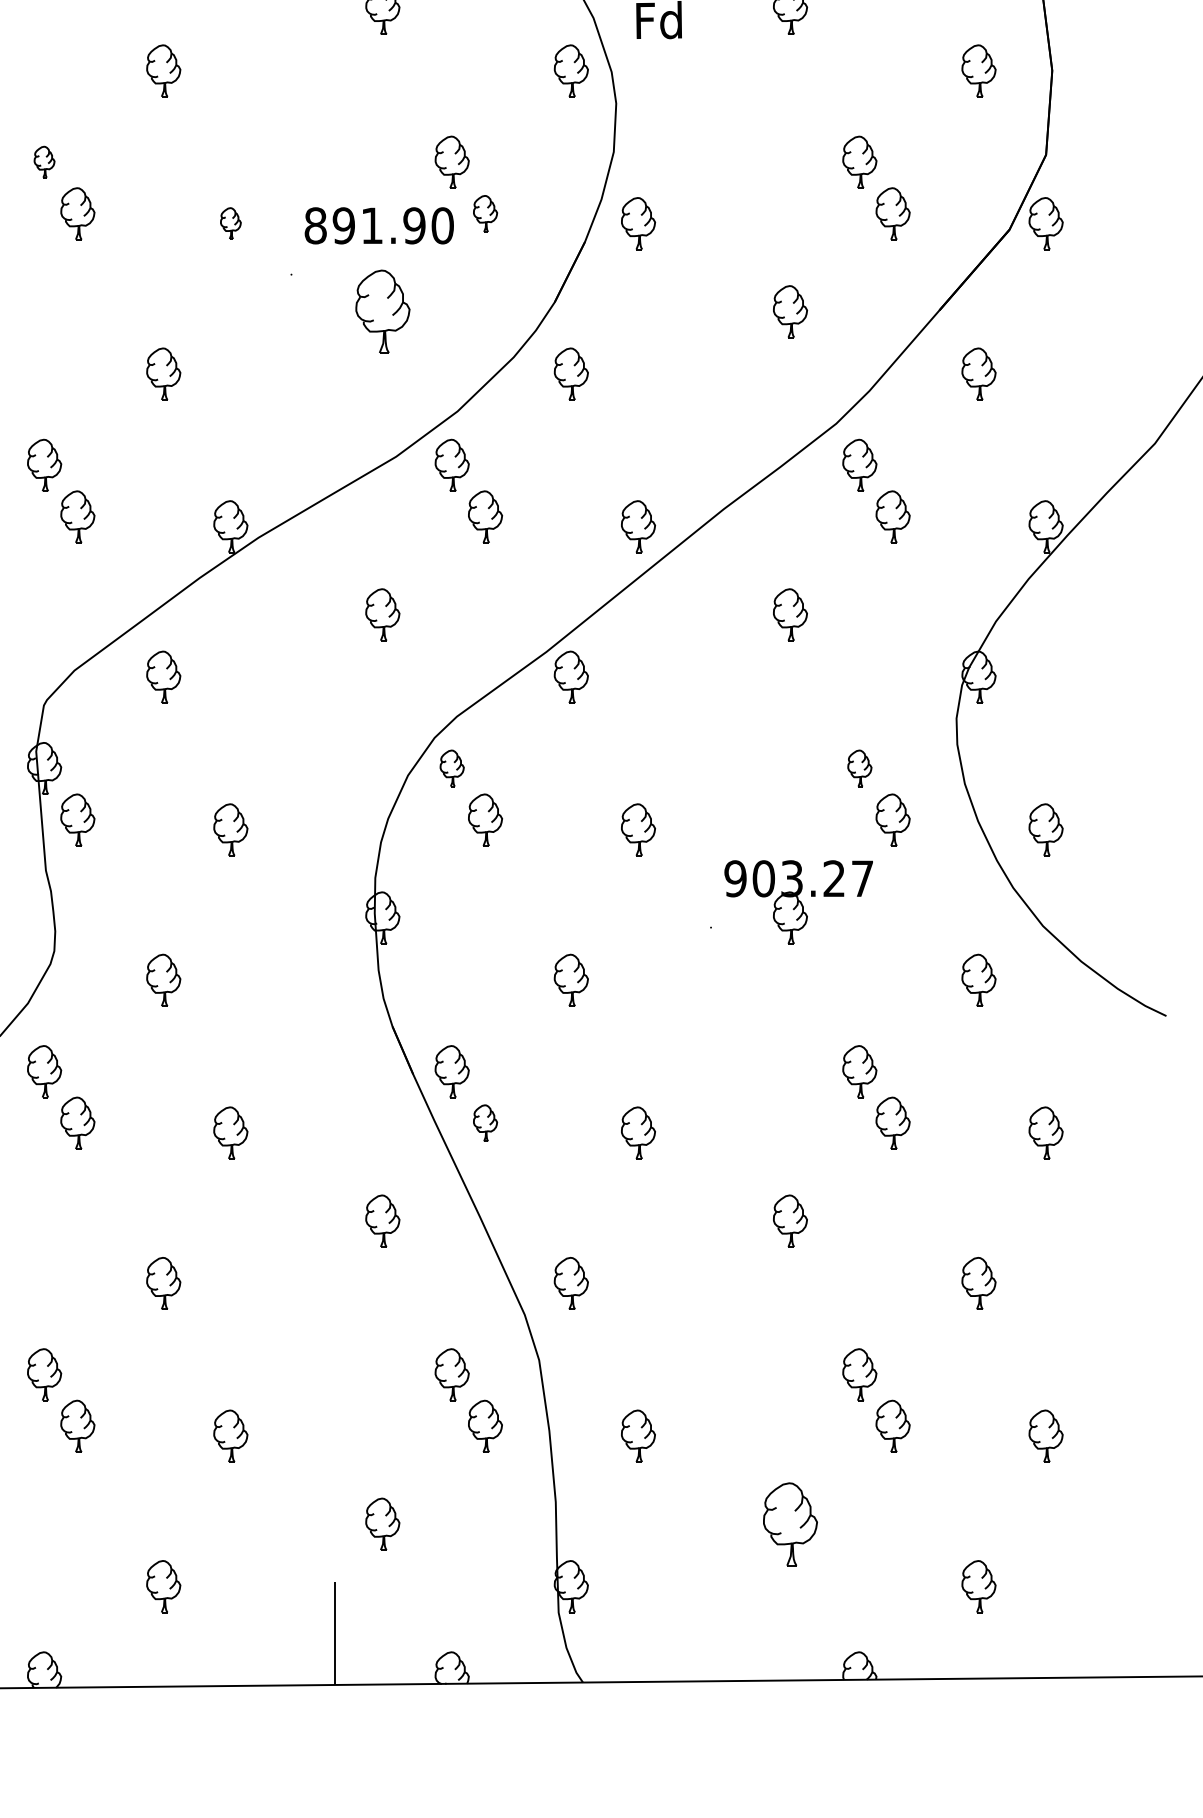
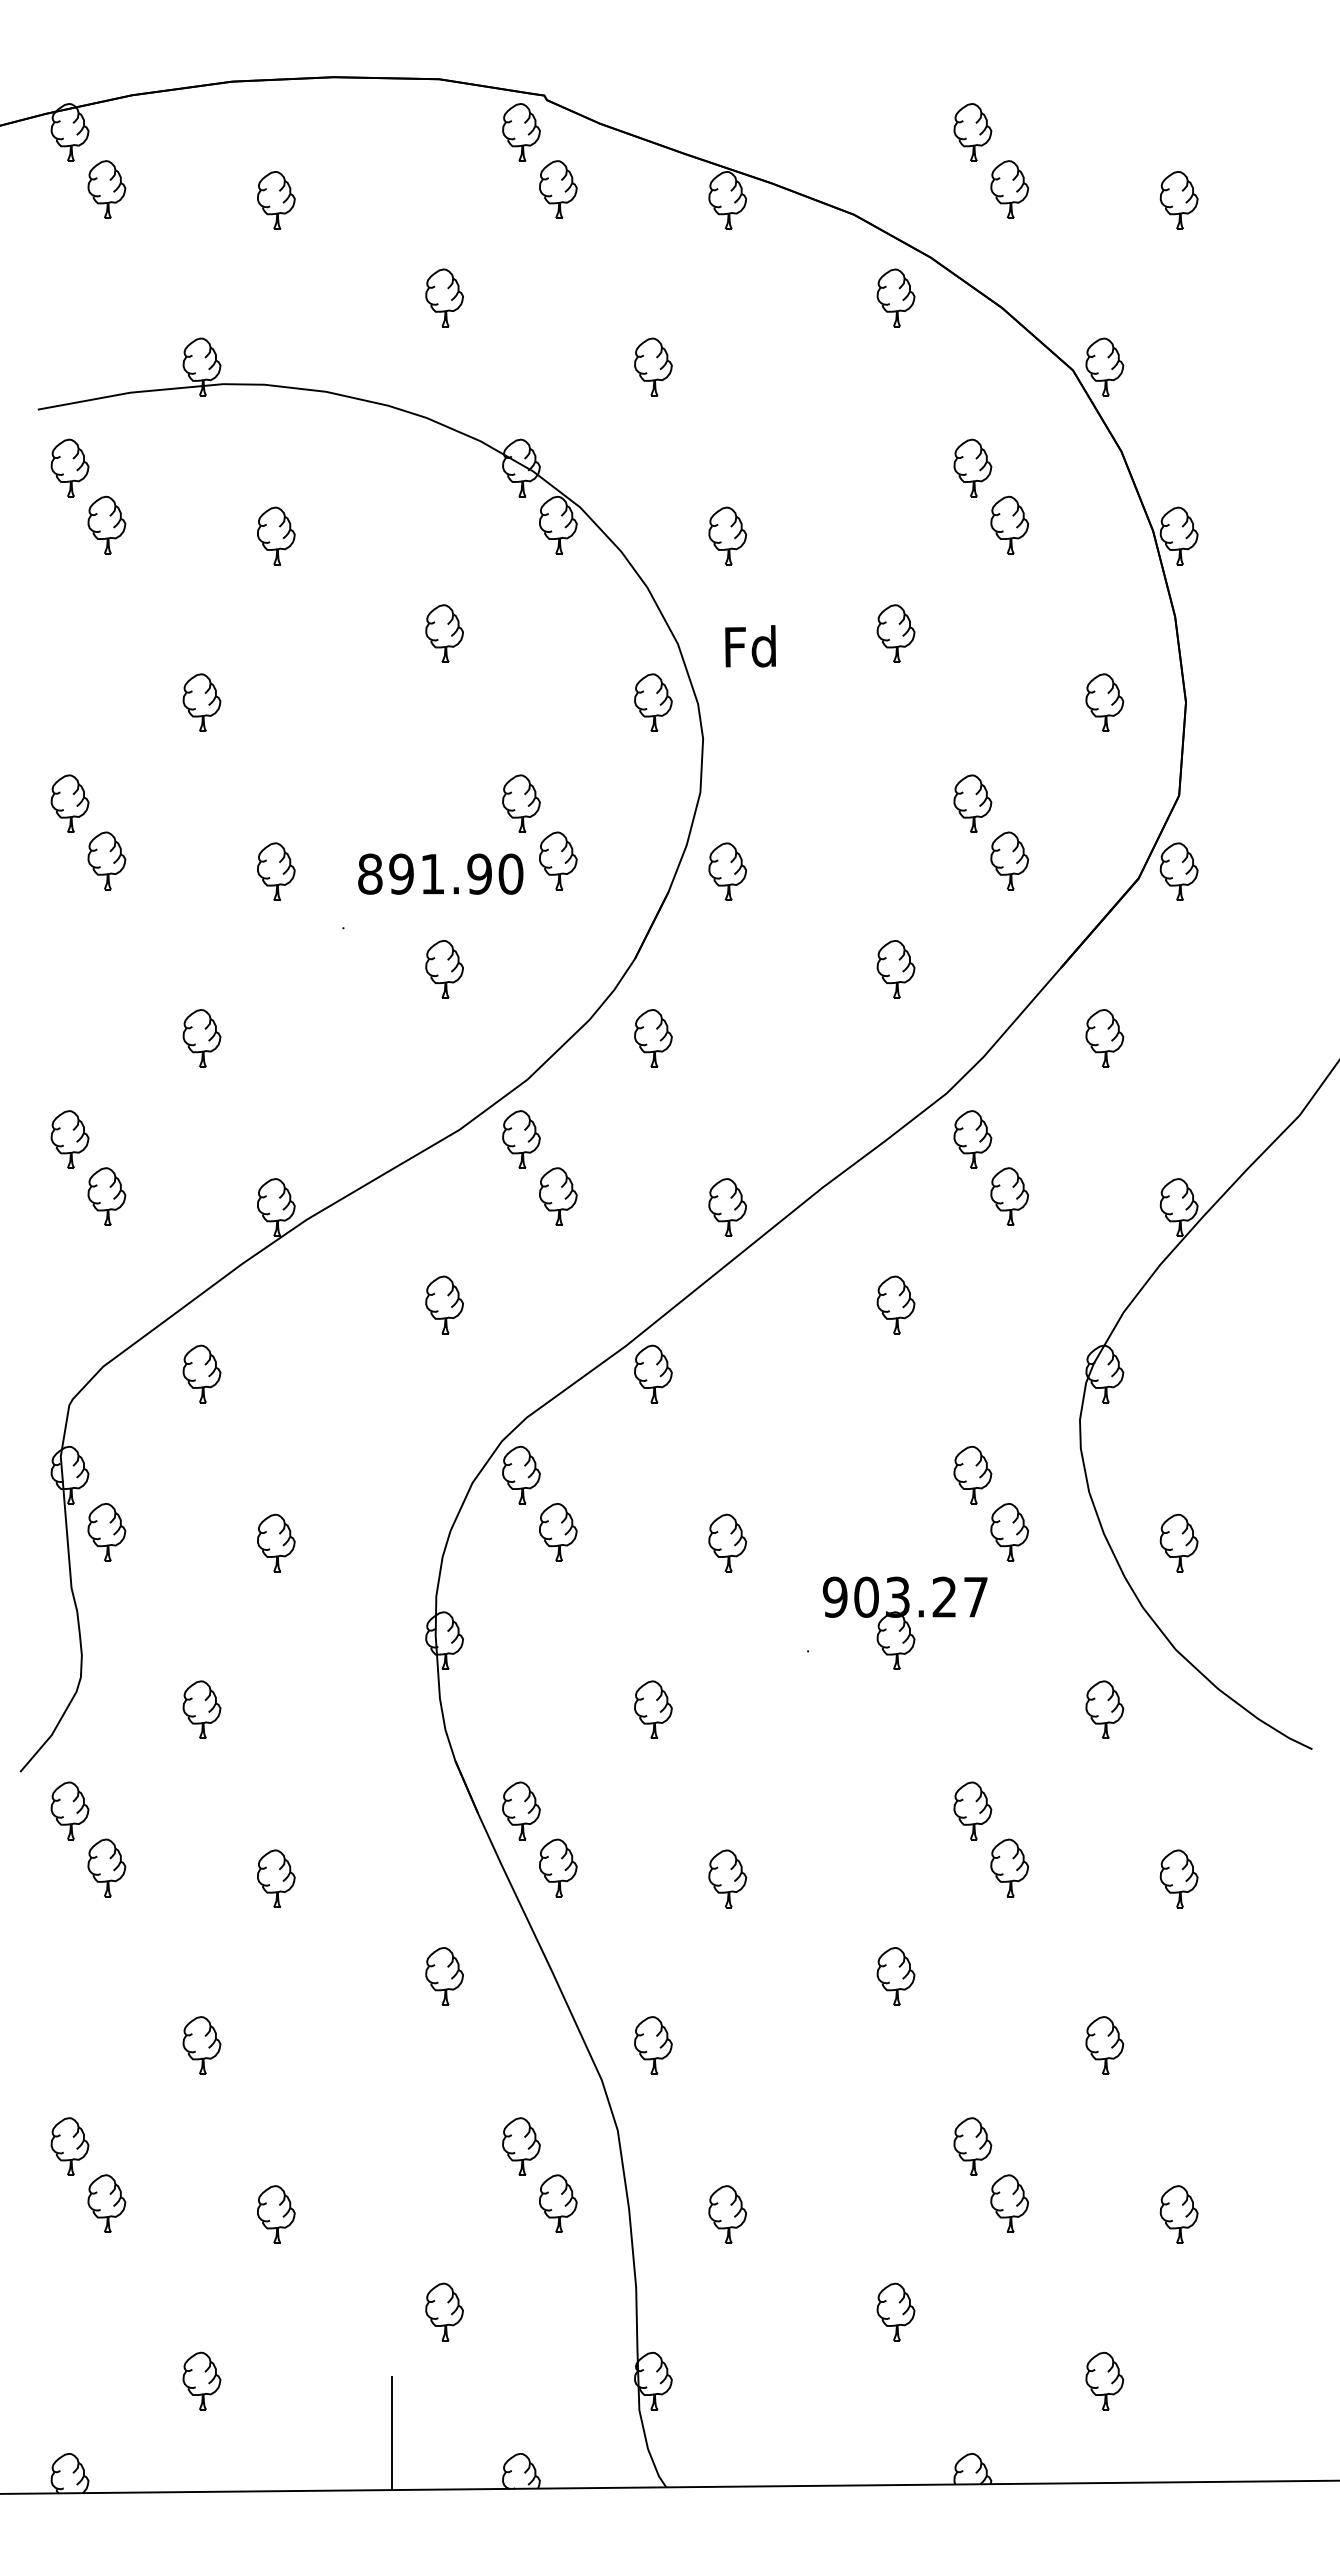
part: (44, 162) -> (69, 803), size x1.67
part: (485, 213) -> (558, 860), size x1.43
part: (231, 223) -> (276, 871), size x1.67
part: (382, 311) -> (444, 969), size x0.62
part: (452, 767) -> (521, 1474), size x1.43
part: (859, 767) -> (972, 1474), size x1.43
part: (485, 1122) -> (558, 1867), size x1.43
part: (789, 1523) -> (895, 2311), size x0.62

